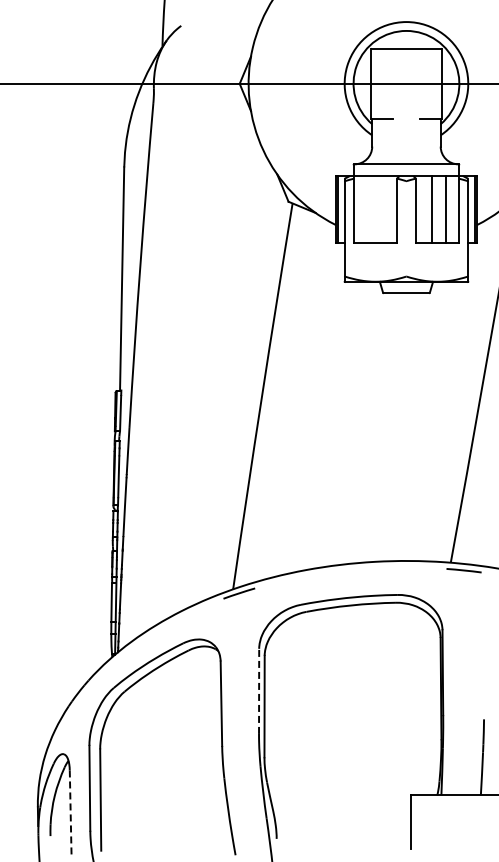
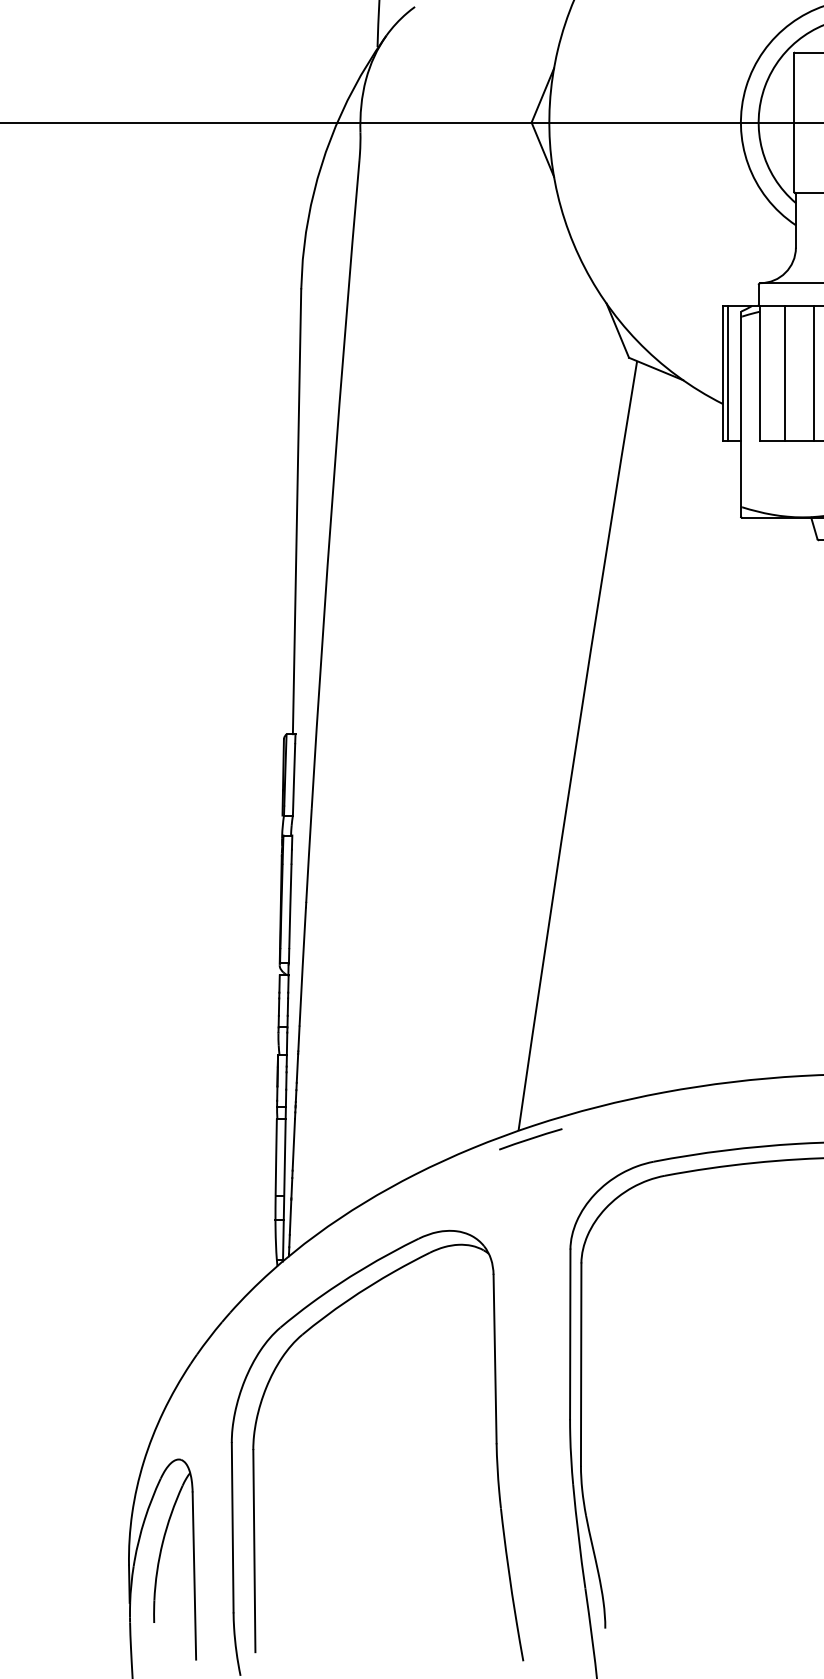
line: (366, 209) -> (784, 373), added
line: (381, 209) -> (814, 373), added
line: (259, 691) -> (571, 1334), dashed -> solid
line: (70, 812) -> (194, 1575), dashed -> solid

